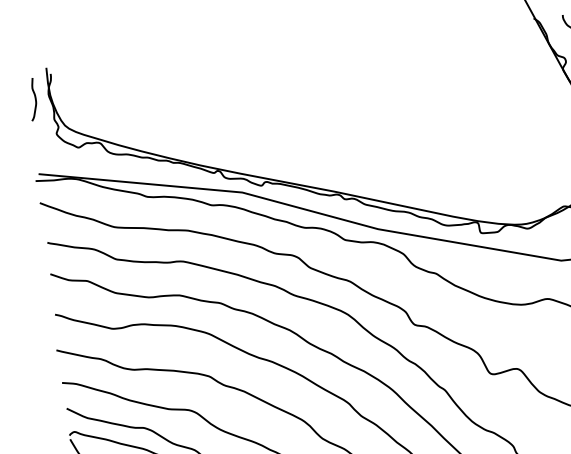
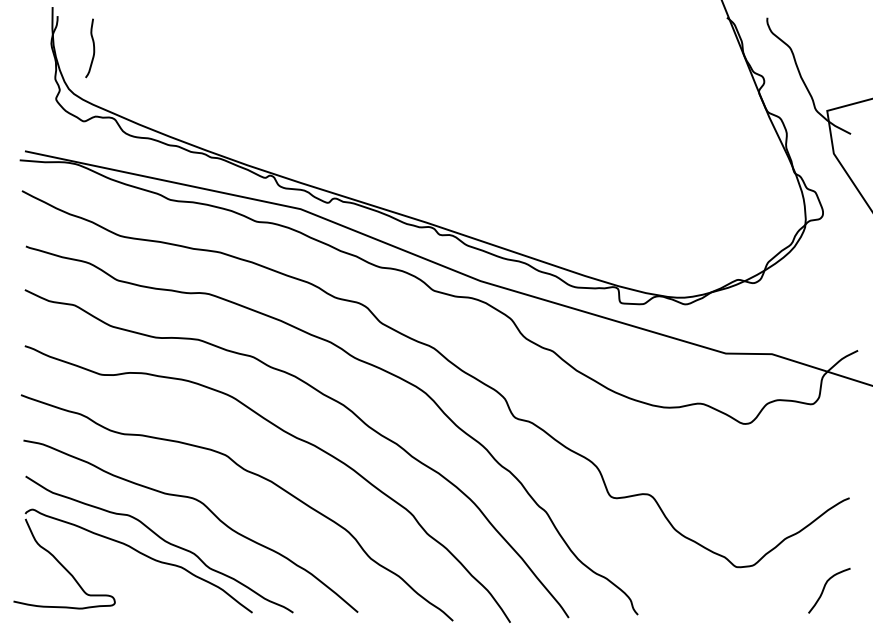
curve: (35, 99) -> (93, 48), moved

